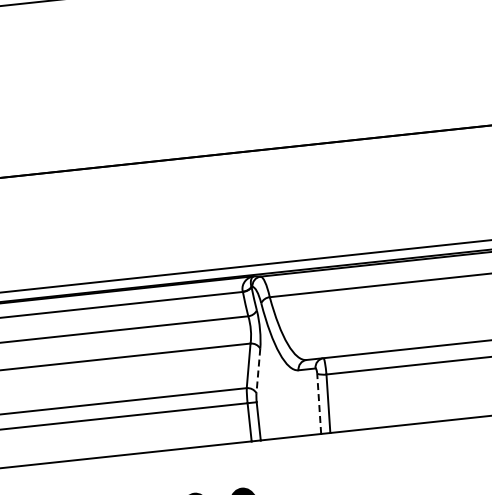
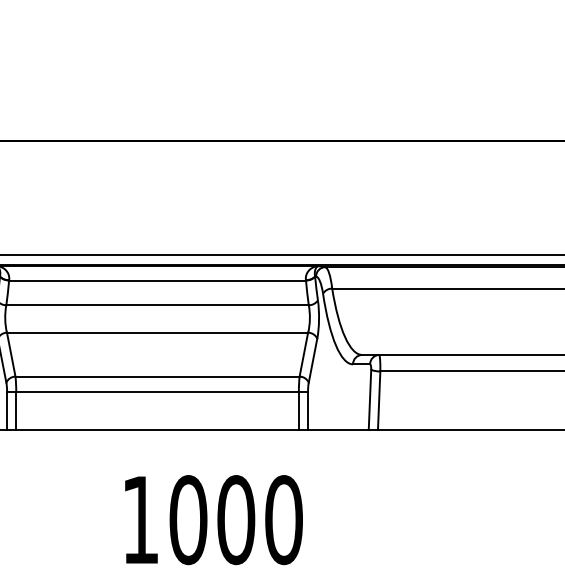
line: (257, 371) -> (312, 361), dashed -> solid
line: (319, 403) -> (370, 399), dashed -> solid

